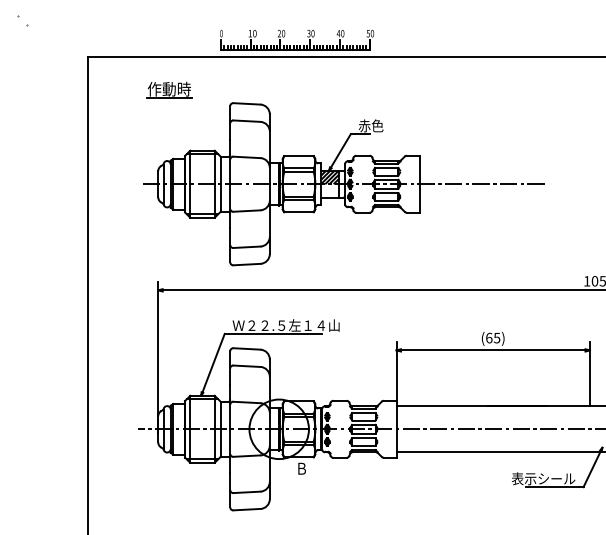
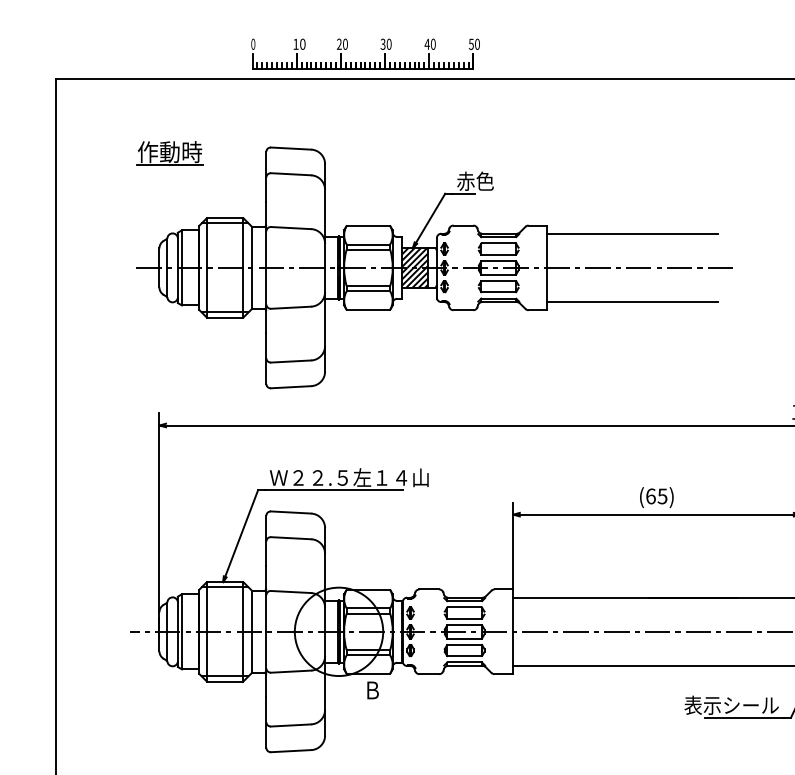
part: (169, 89) -> (170, 152), moved
line: (476, 161) -> (631, 234), added
hatch: (330, 190) -> (415, 277), added
line: (476, 207) -> (631, 302), added

